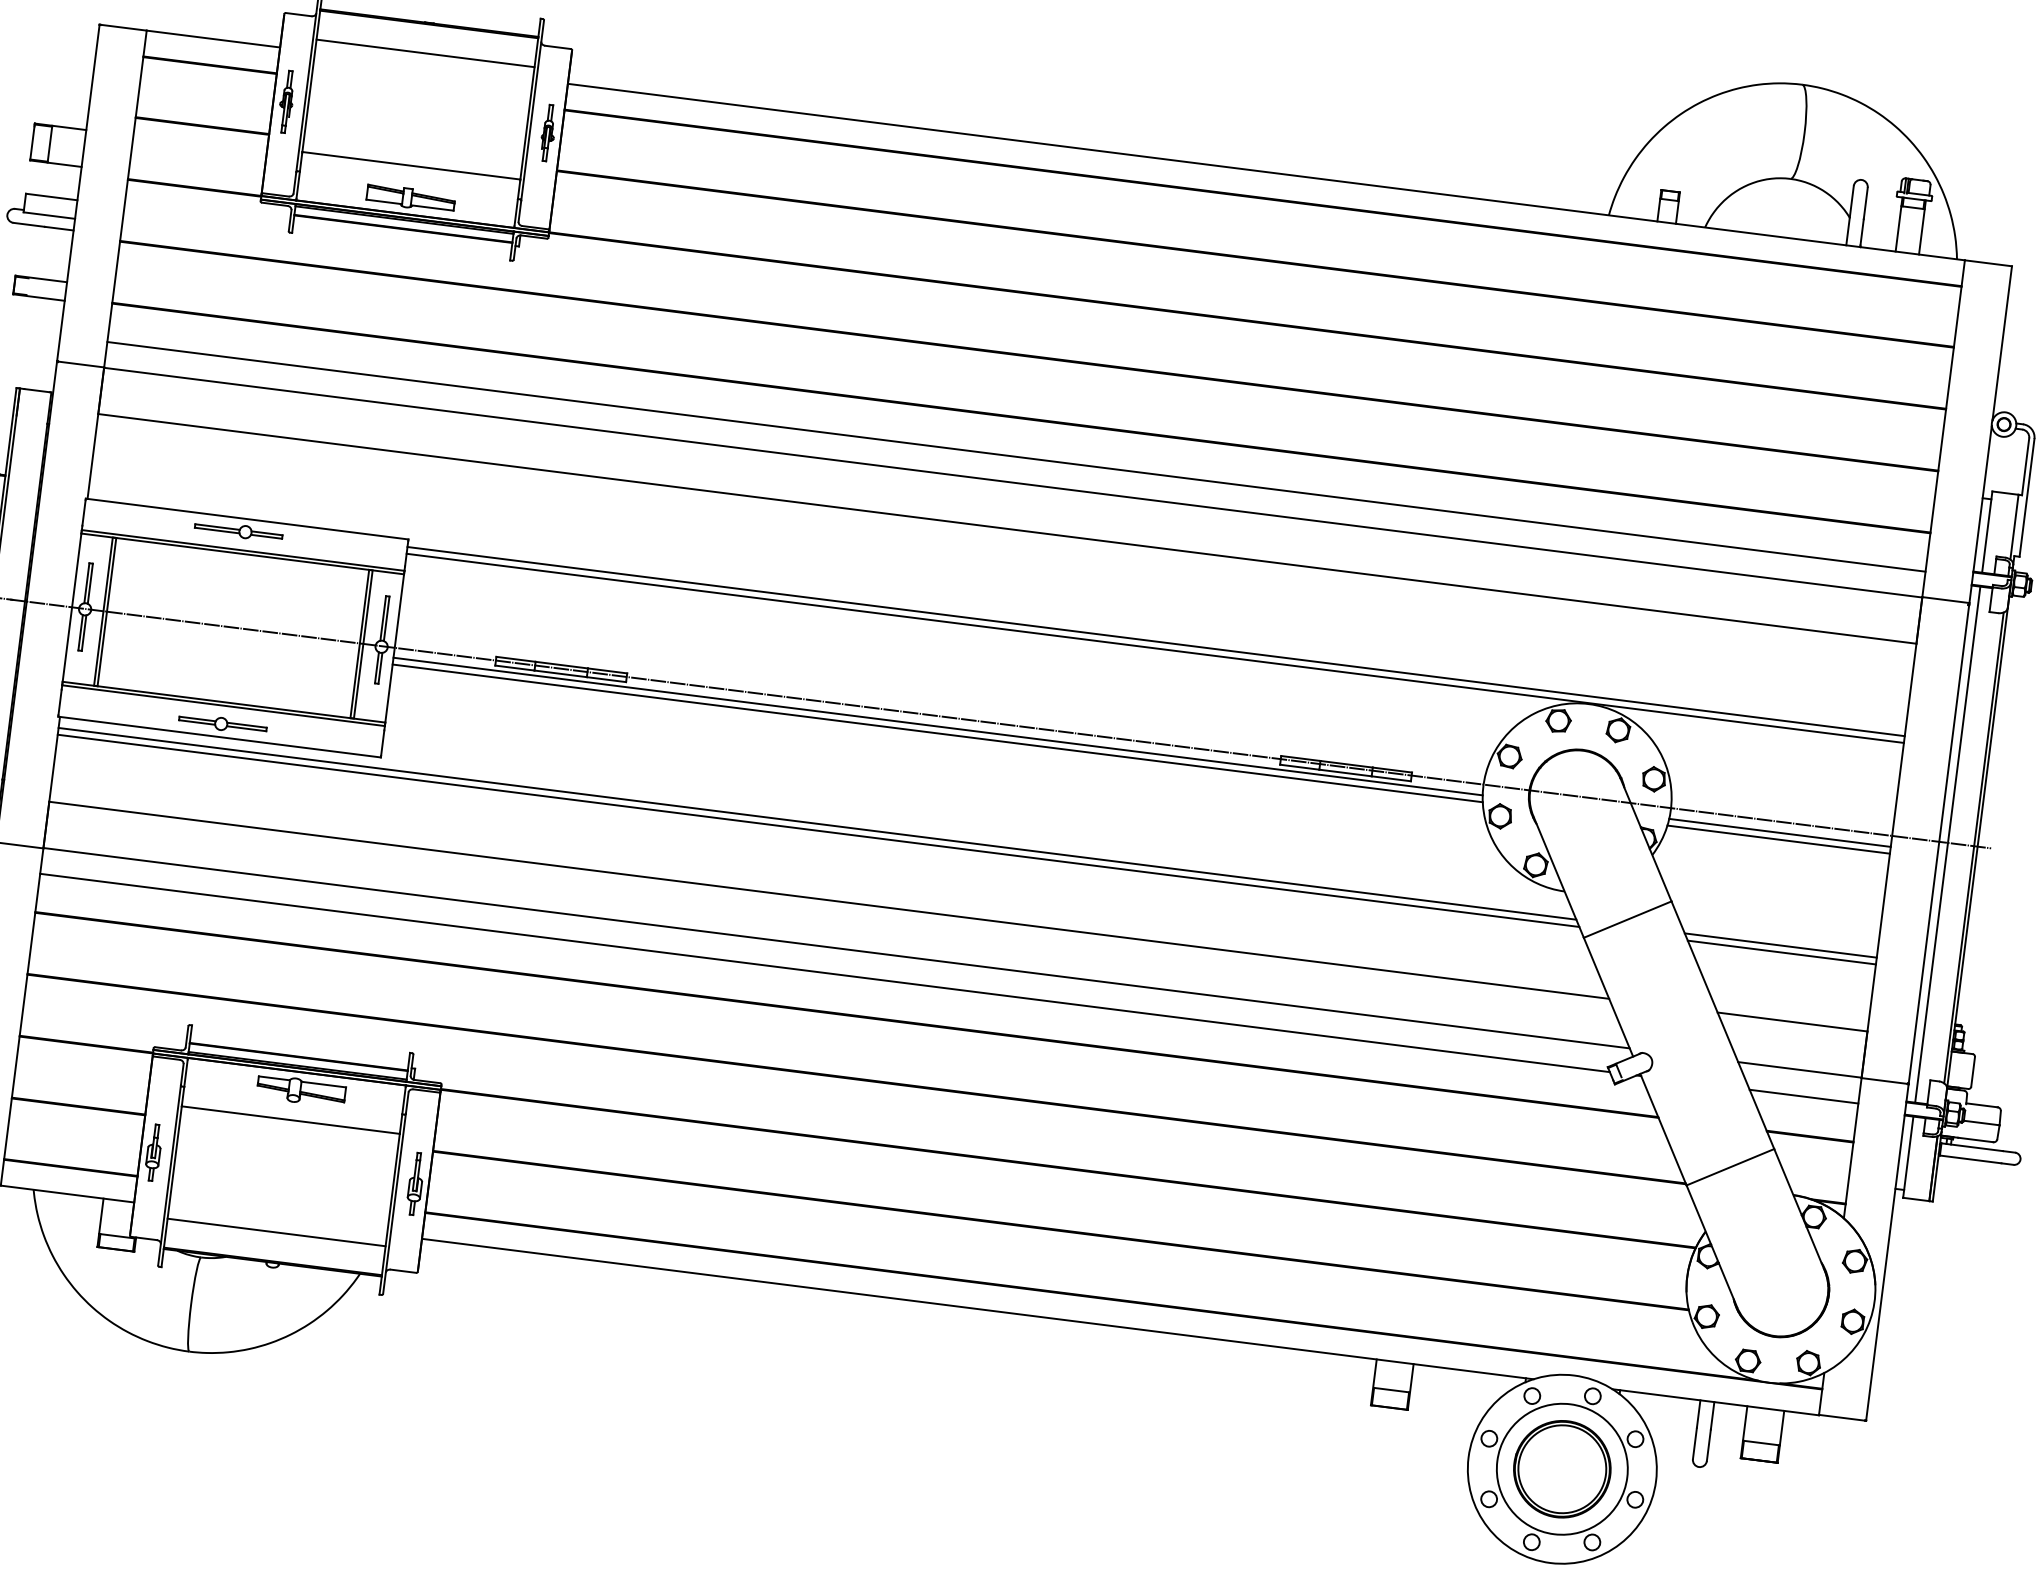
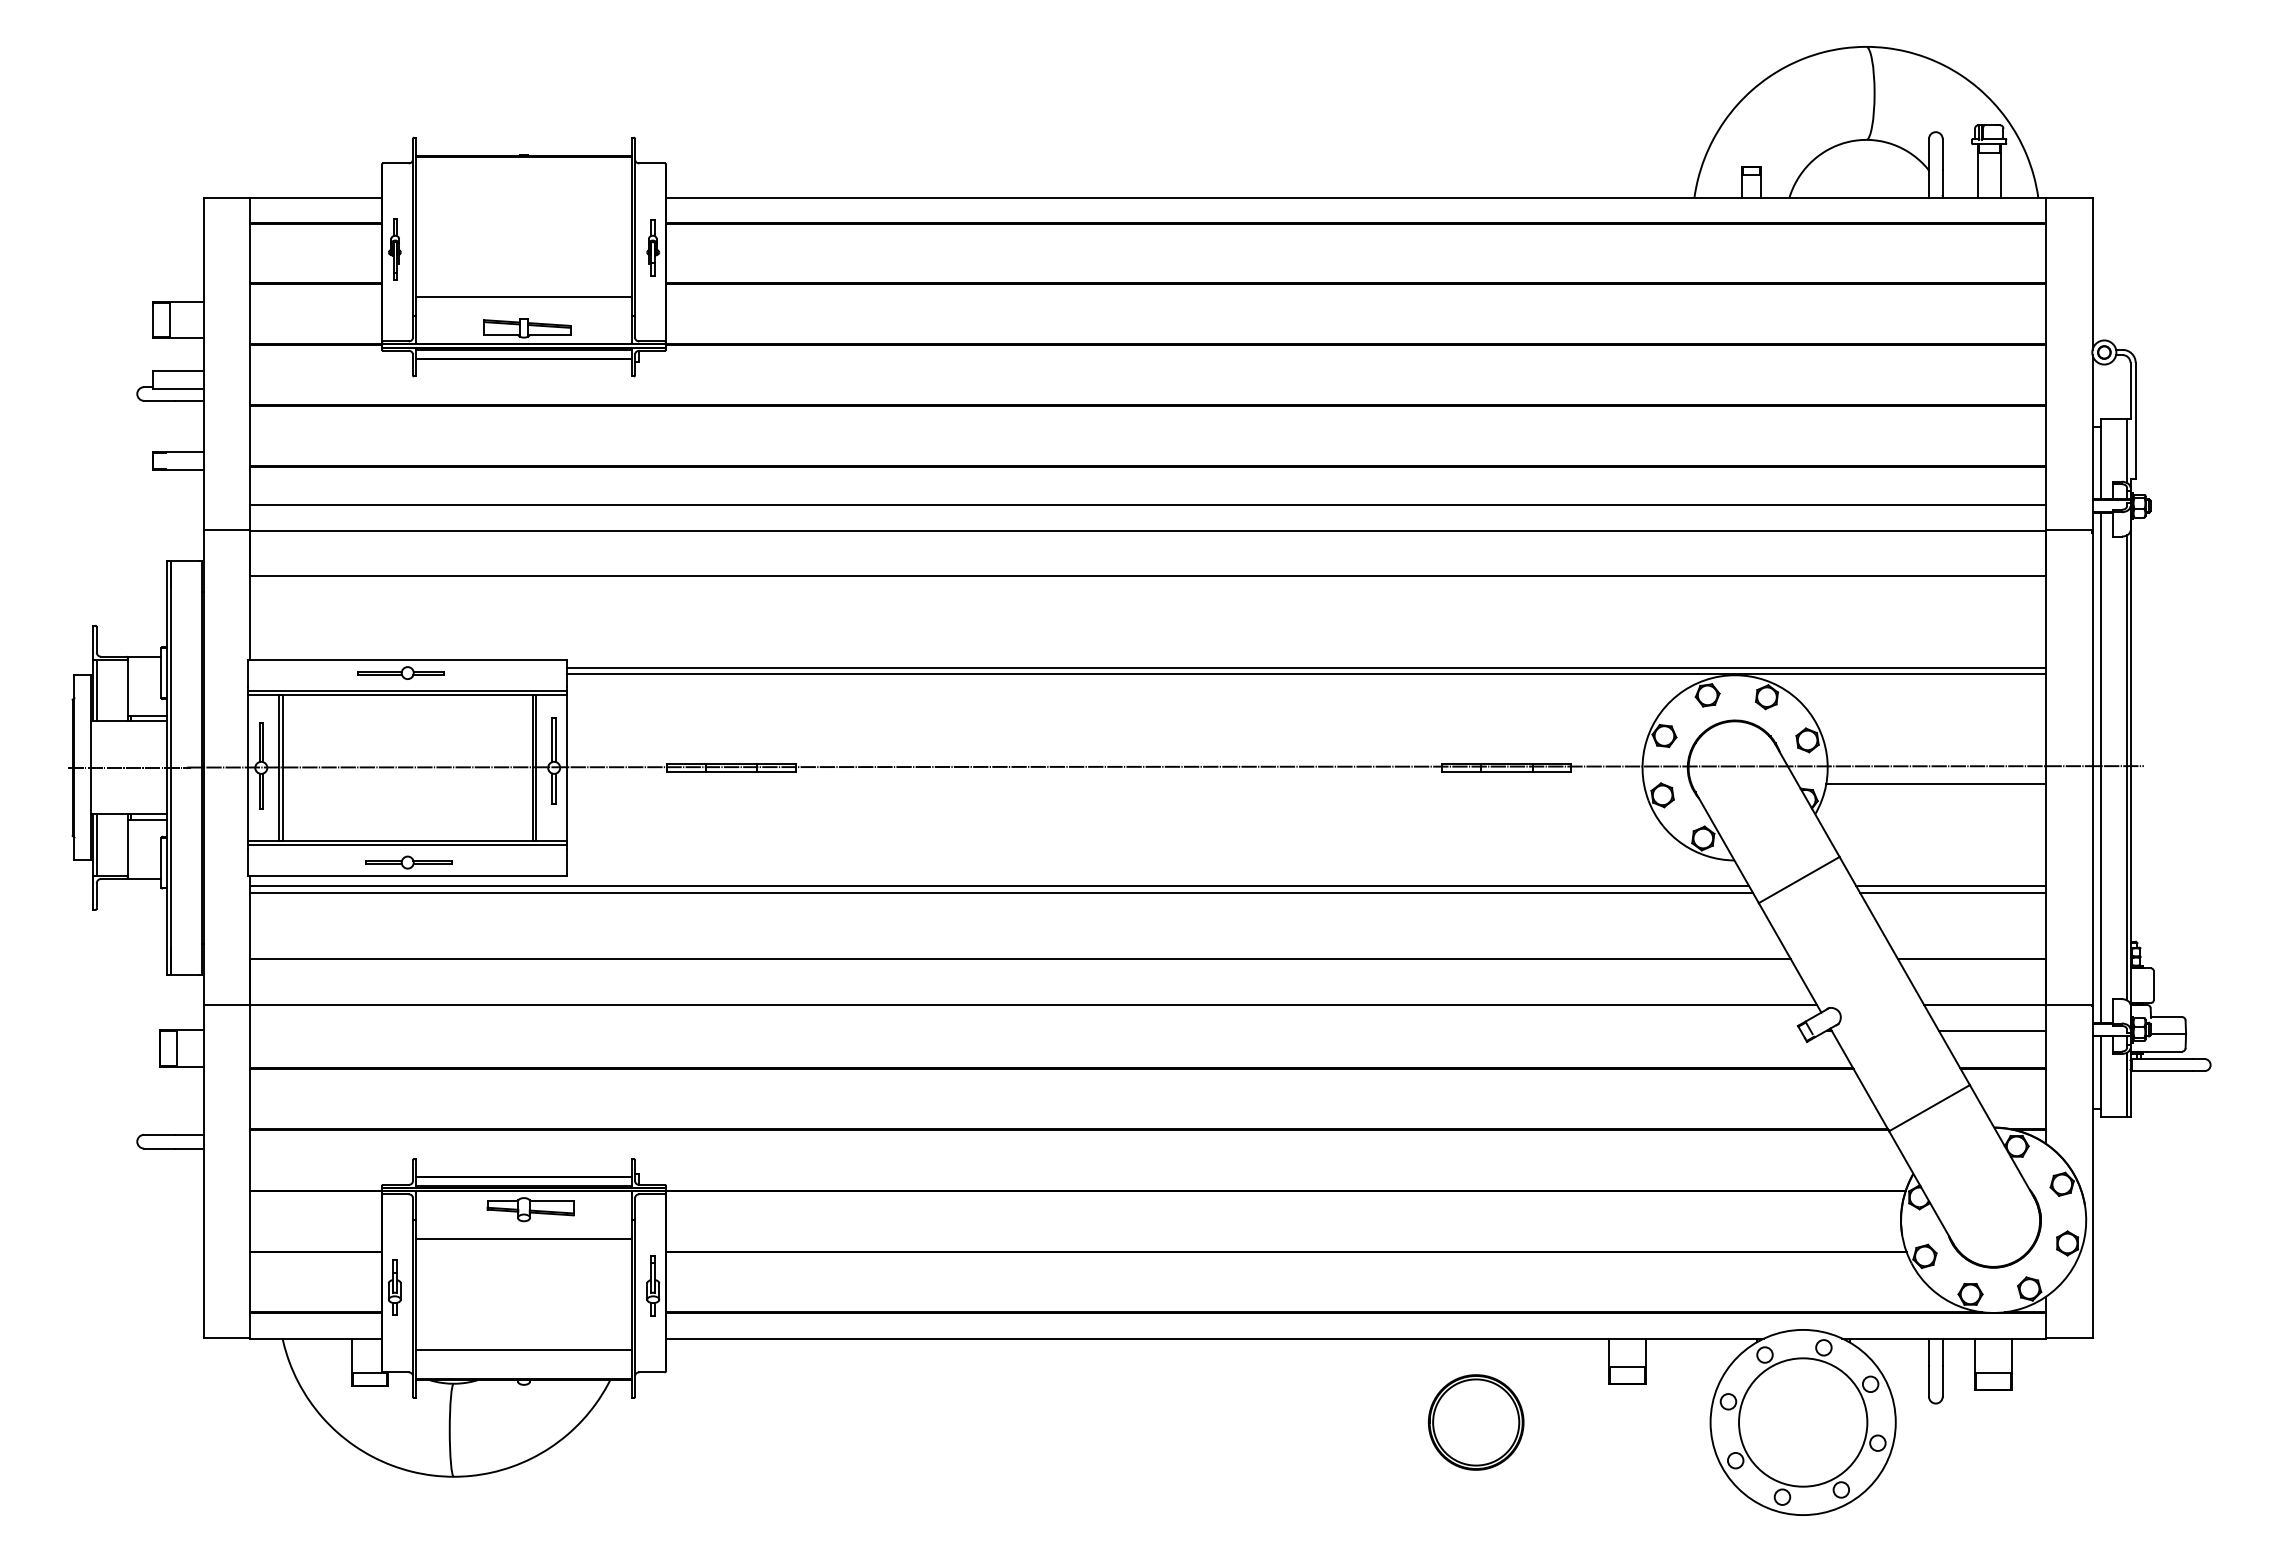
line: (425, 53) -> (523, 185), removed
line: (938, 727) -> (1105, 777), removed
line: (937, 733) -> (1105, 783), removed
line: (1779, 833) -> (1936, 777), removed
line: (825, 972) -> (1025, 1030), removed
part: (1561, 1469) -> (1475, 1422), moved

